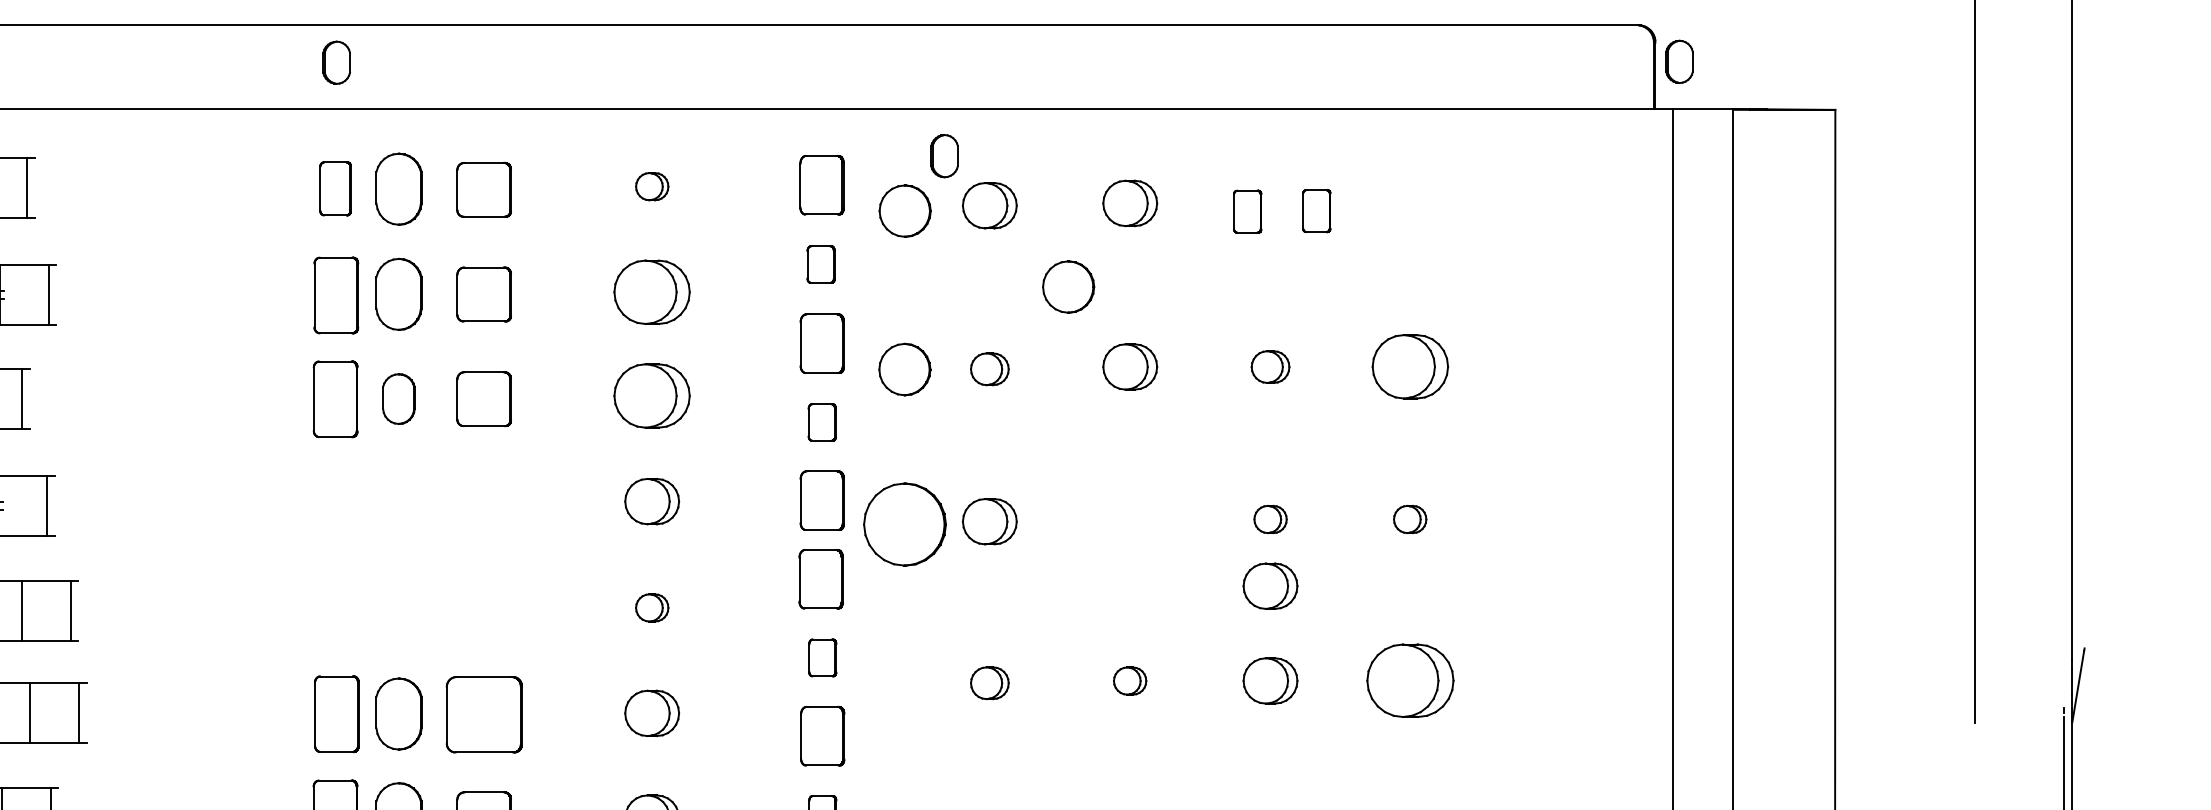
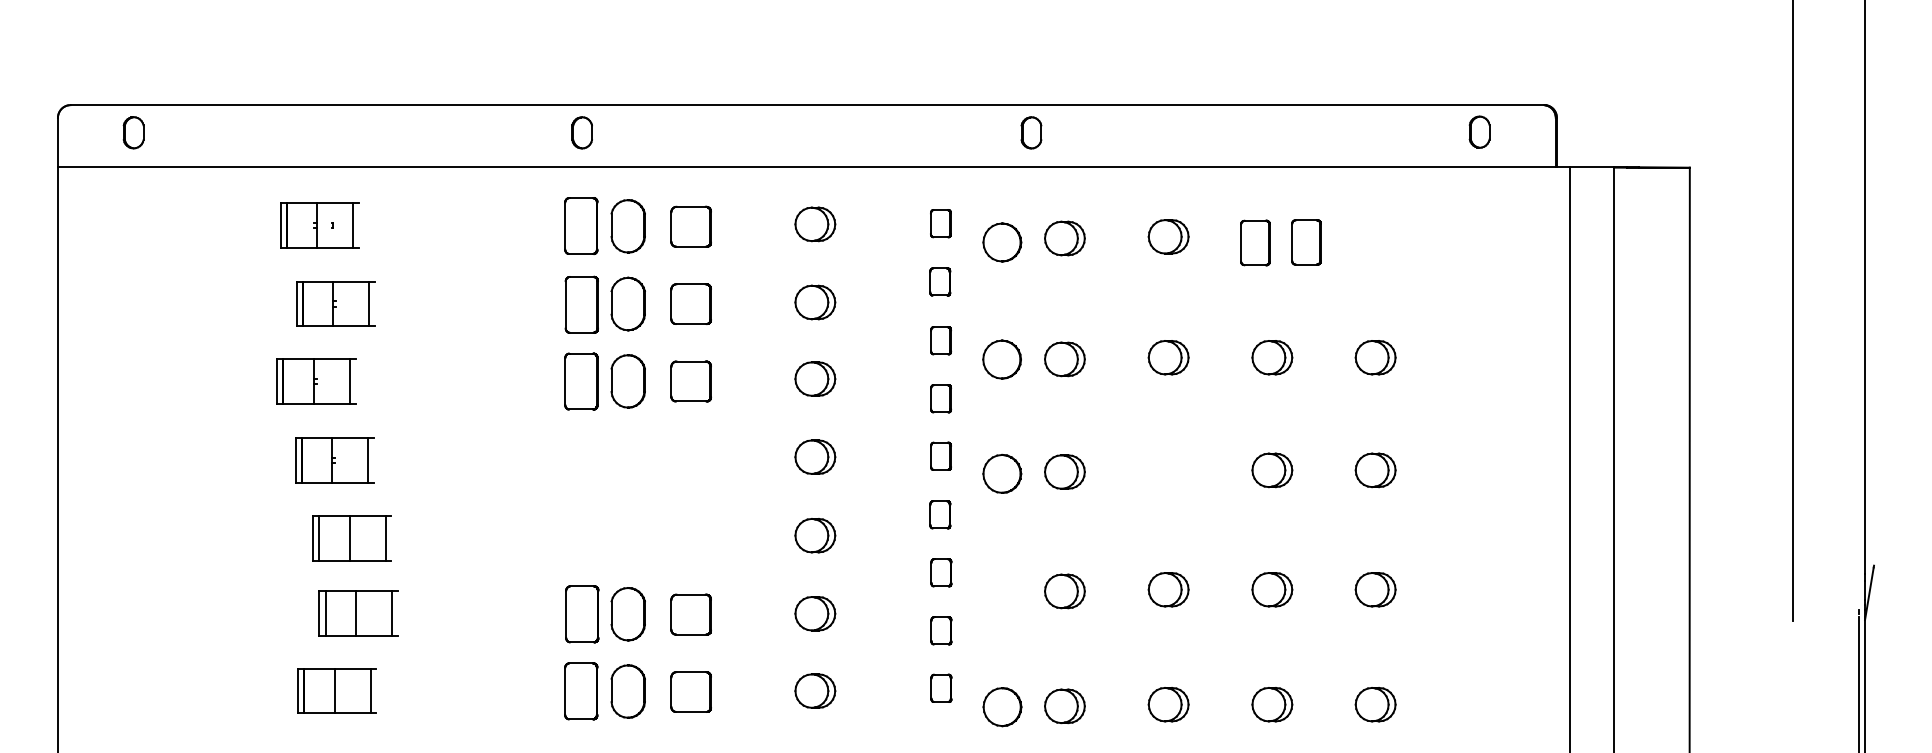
part: (1679, 60) -> (1479, 131), moved
part: (944, 155) -> (1031, 132), moved
part: (821, 185) -> (940, 223), size x0.62
part: (652, 186) -> (815, 224), size x1.67
part: (335, 188) -> (581, 225), size x1.43
part: (1247, 211) -> (1255, 242), size x1.43
part: (1316, 211) -> (1306, 242), size x1.43
part: (1067, 286) -> (1122, 298), removed
part: (652, 292) -> (815, 302), size x0.71
part: (821, 343) -> (940, 340), size x0.62
part: (1270, 366) -> (1272, 357), size x1.43
part: (1410, 366) -> (1375, 357), size x0.71
part: (989, 369) -> (1064, 359), size x1.43
part: (652, 395) -> (815, 378), size x0.71
part: (398, 399) -> (627, 381), size x1.43
part: (821, 499) -> (940, 455), size x0.62
part: (1270, 519) -> (1272, 470), size x1.67
part: (1410, 519) -> (1375, 470), size x1.67
part: (905, 523) -> (1002, 473), size x0.62
part: (821, 579) -> (940, 514), size x0.62
part: (1270, 585) -> (1272, 519), removed
part: (652, 607) -> (815, 535), size x1.67
part: (1129, 680) -> (1168, 589), size x1.67
part: (1410, 680) -> (1375, 589), size x0.62
part: (989, 683) -> (1064, 591), size x1.43
part: (483, 714) -> (690, 614), size x0.71
part: (822, 736) -> (941, 630), size x0.62

